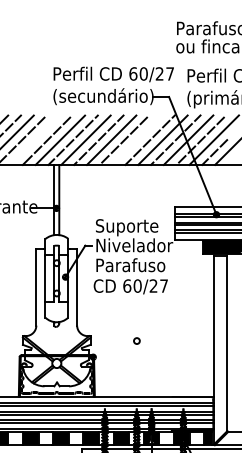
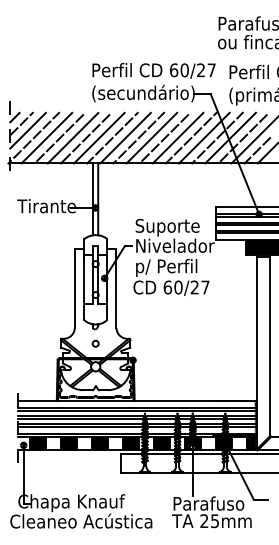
line: (34, 139) -> (72, 137), added
line: (136, 139) -> (177, 137), added
text: (130, 266) -> (171, 267), Parafuso -> p/ Perfil
circle: (136, 340) -> (95, 343), moved

